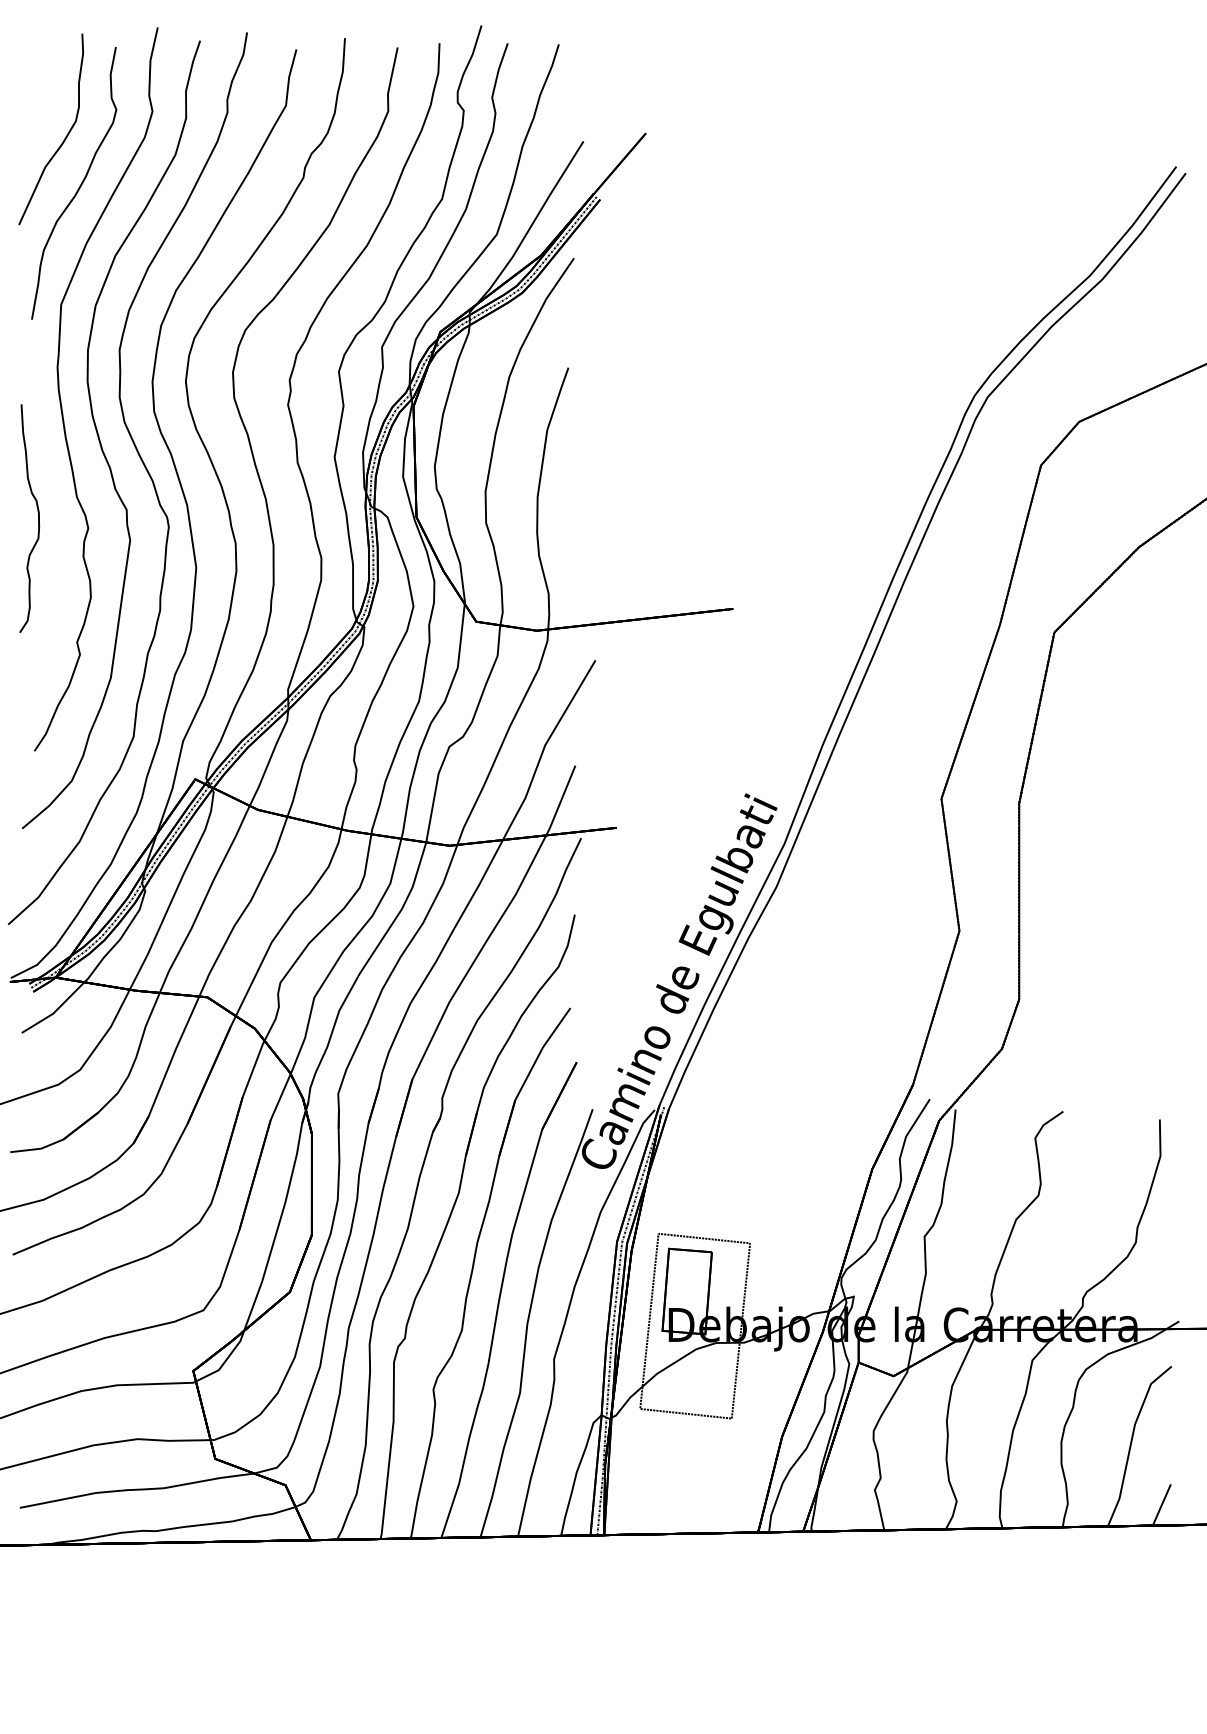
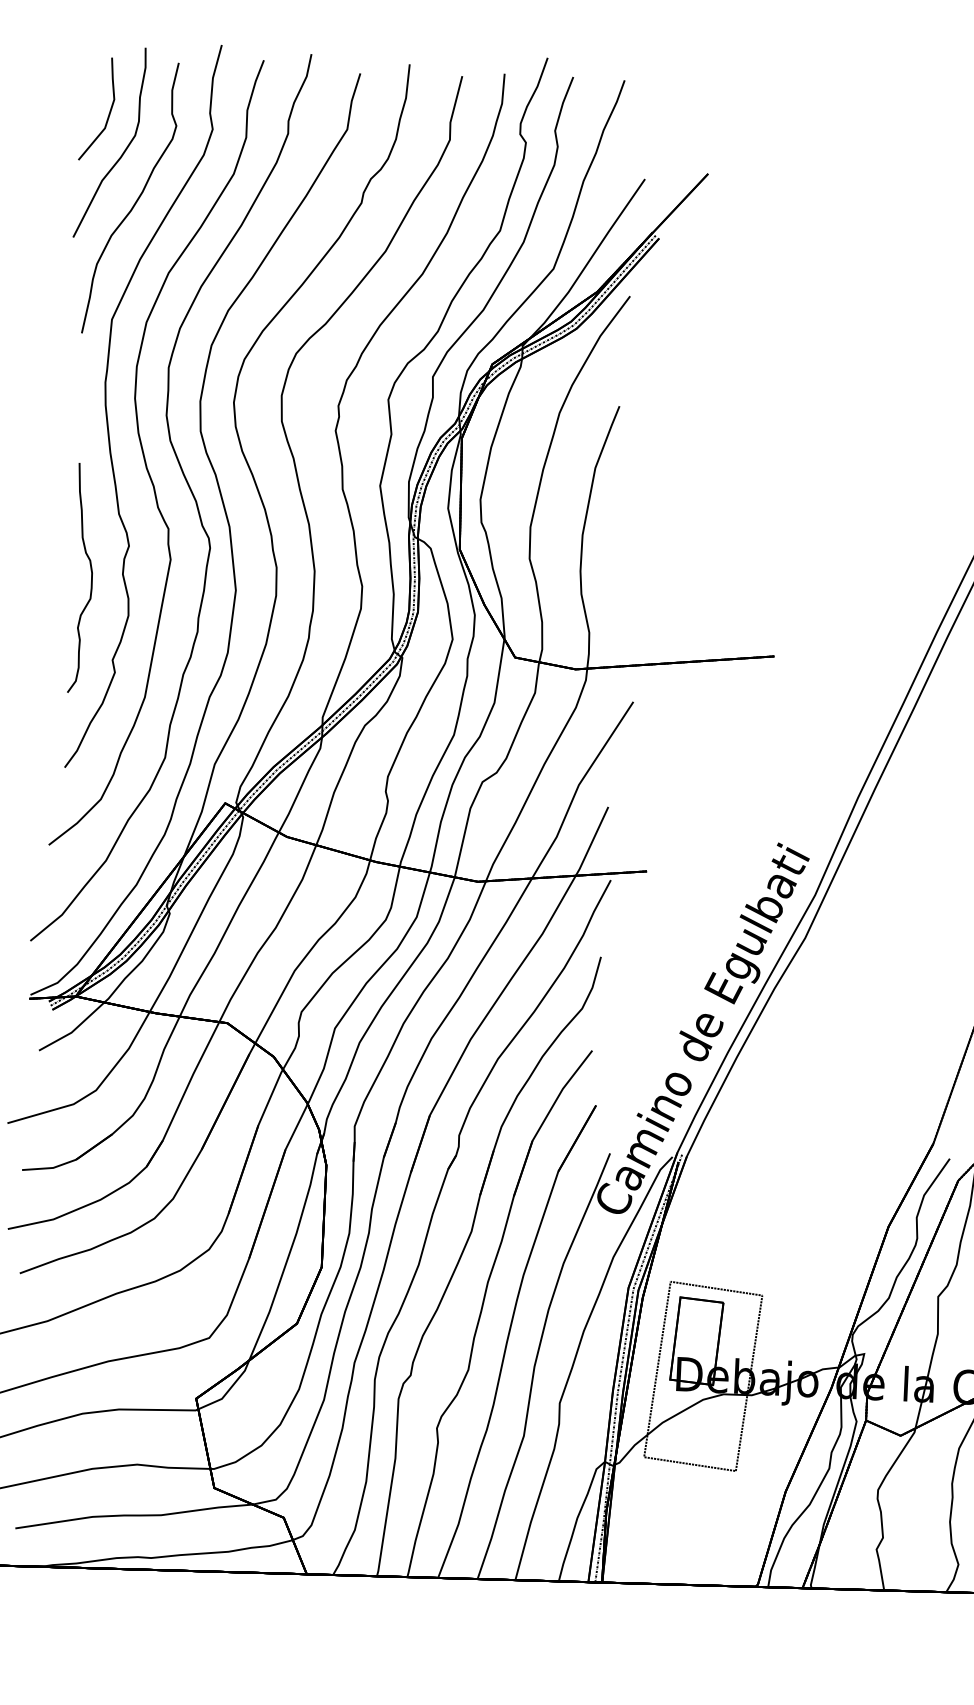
line: (48, 100) -> (108, 113), added
curve: (38, 518) -> (91, 578), moved

